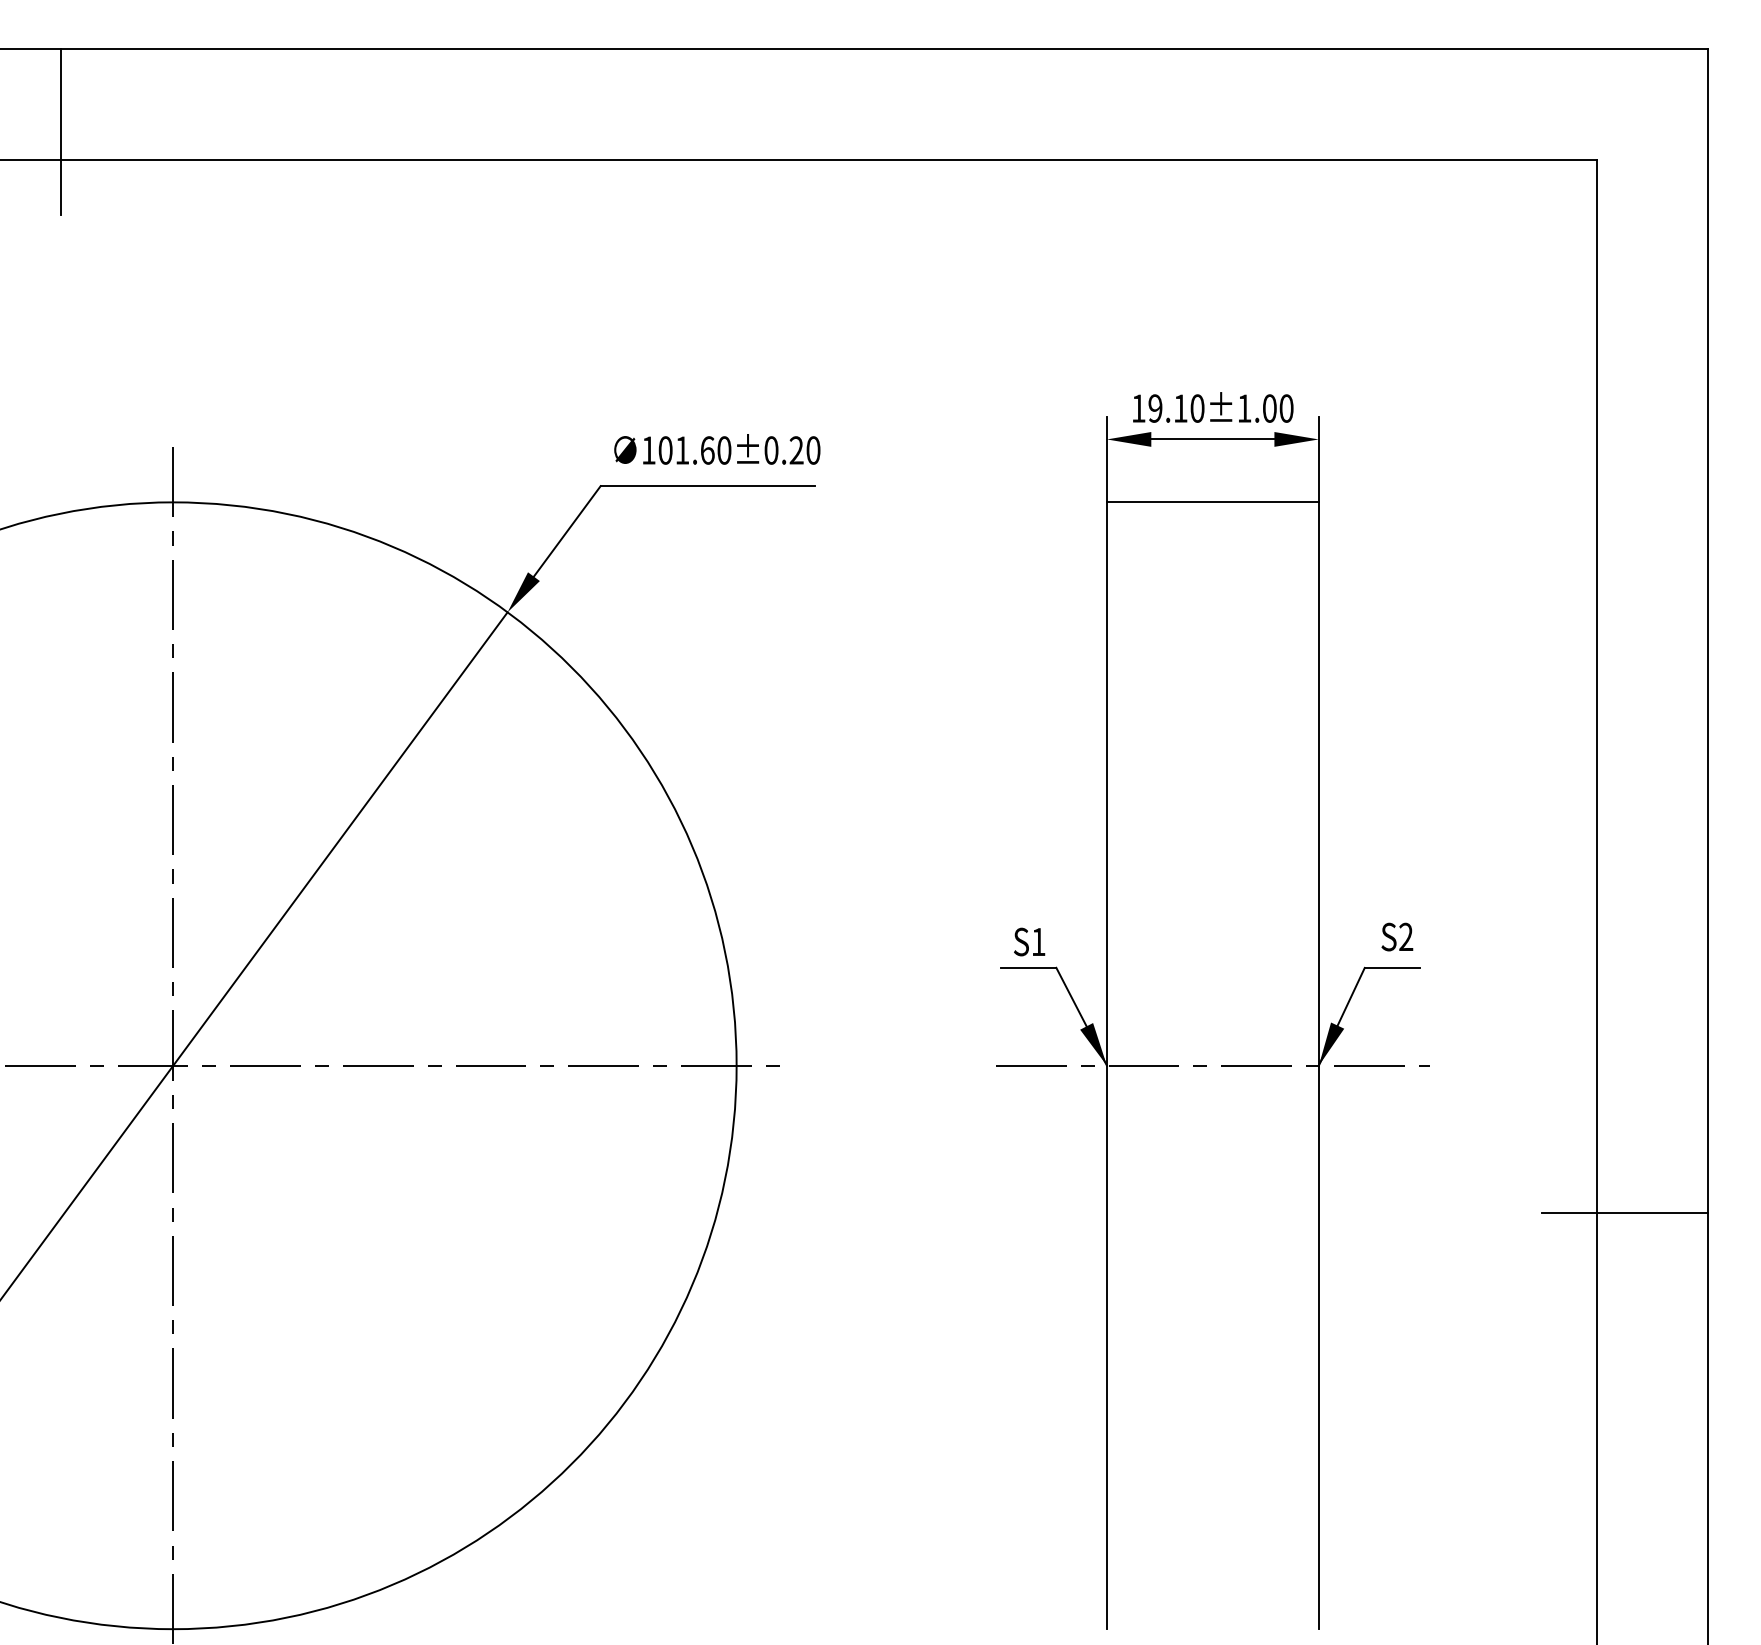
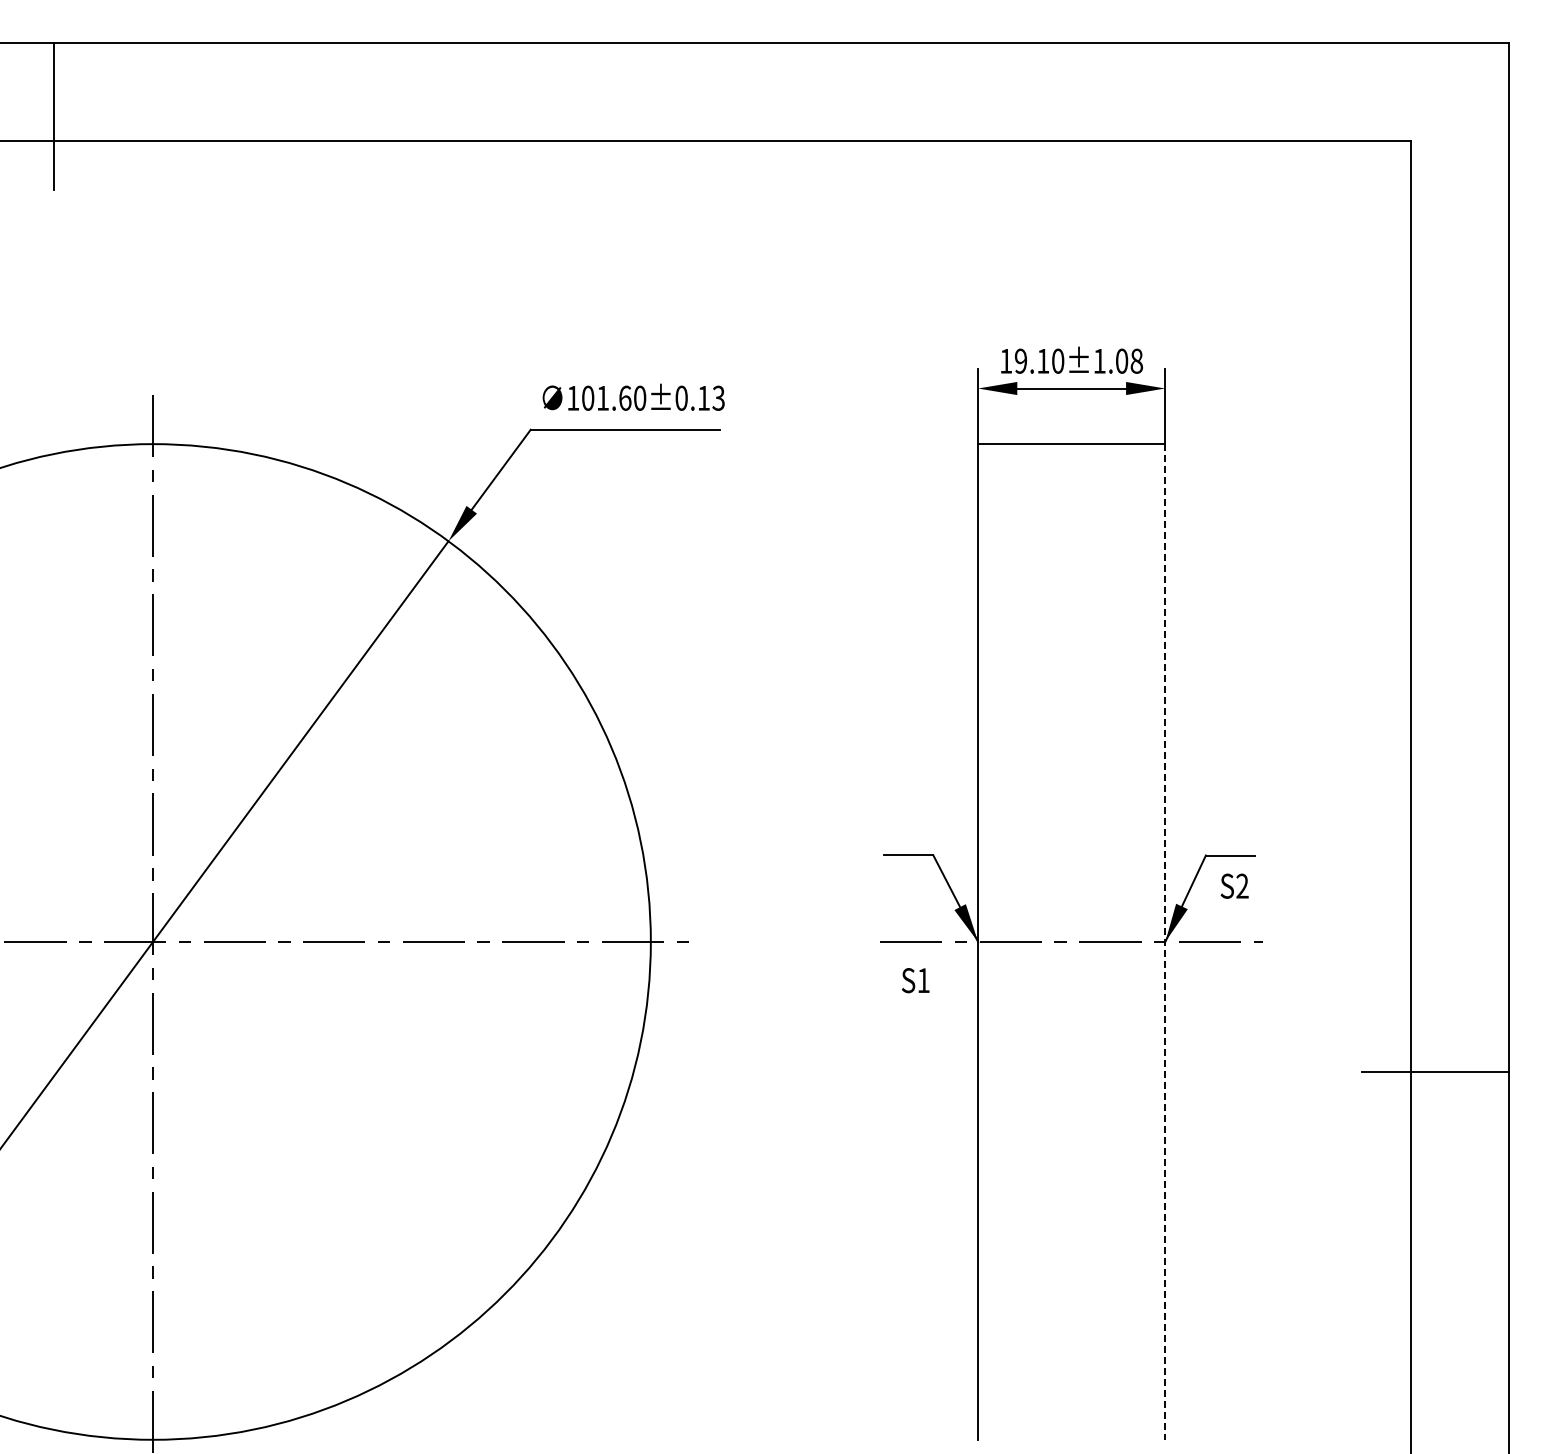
text: (1286, 408) -> (1136, 361), 19.10±1.00 -> 19.10±1.08
text: (804, 449) -> (710, 397), 101.60±0.20 -> 101.60±0.13
text: (1397, 936) -> (1234, 885), moved
text: (1029, 941) -> (915, 980), moved
line: (1319, 1065) -> (1165, 941), solid -> dashed

